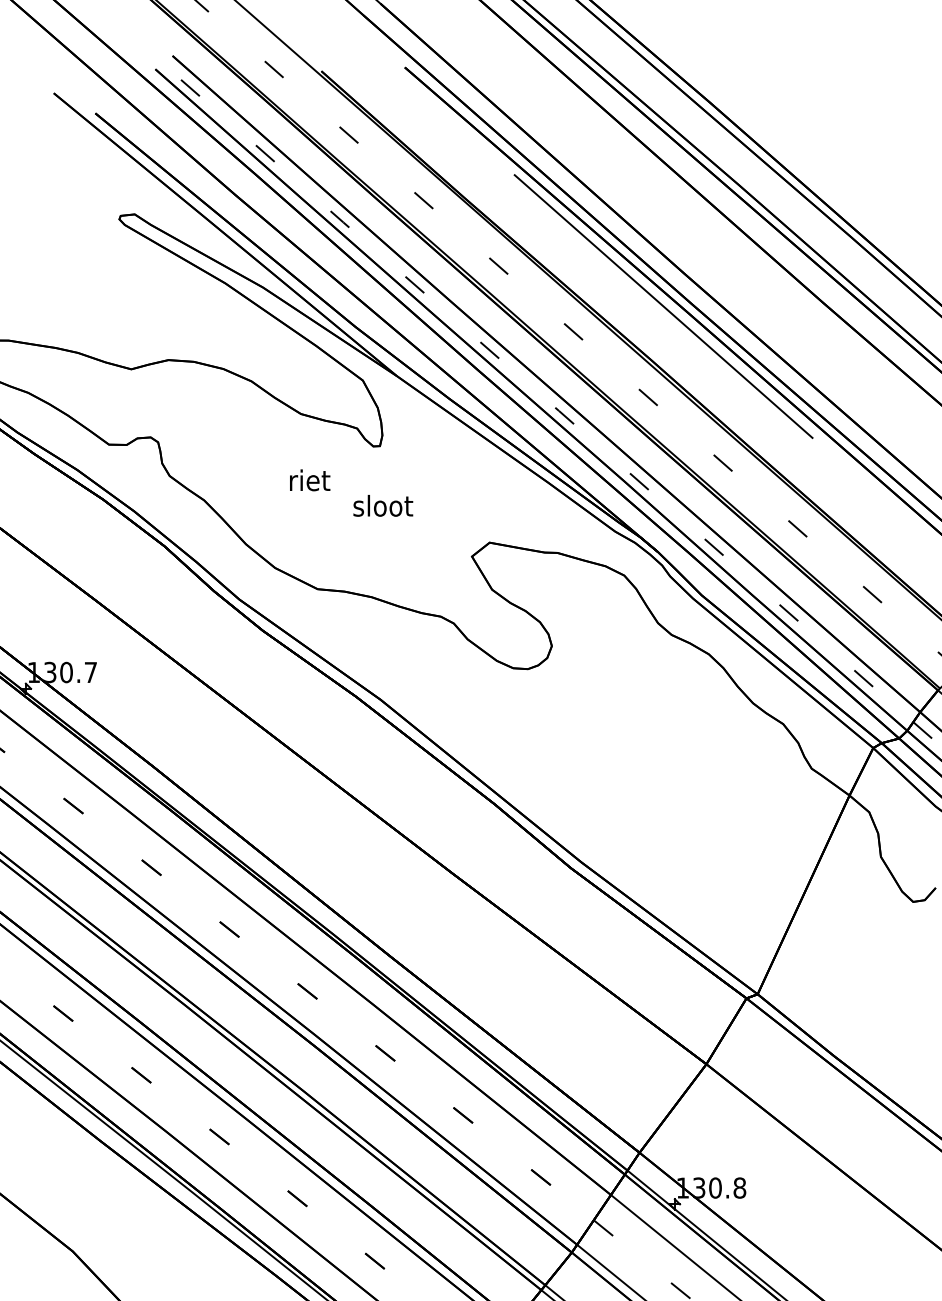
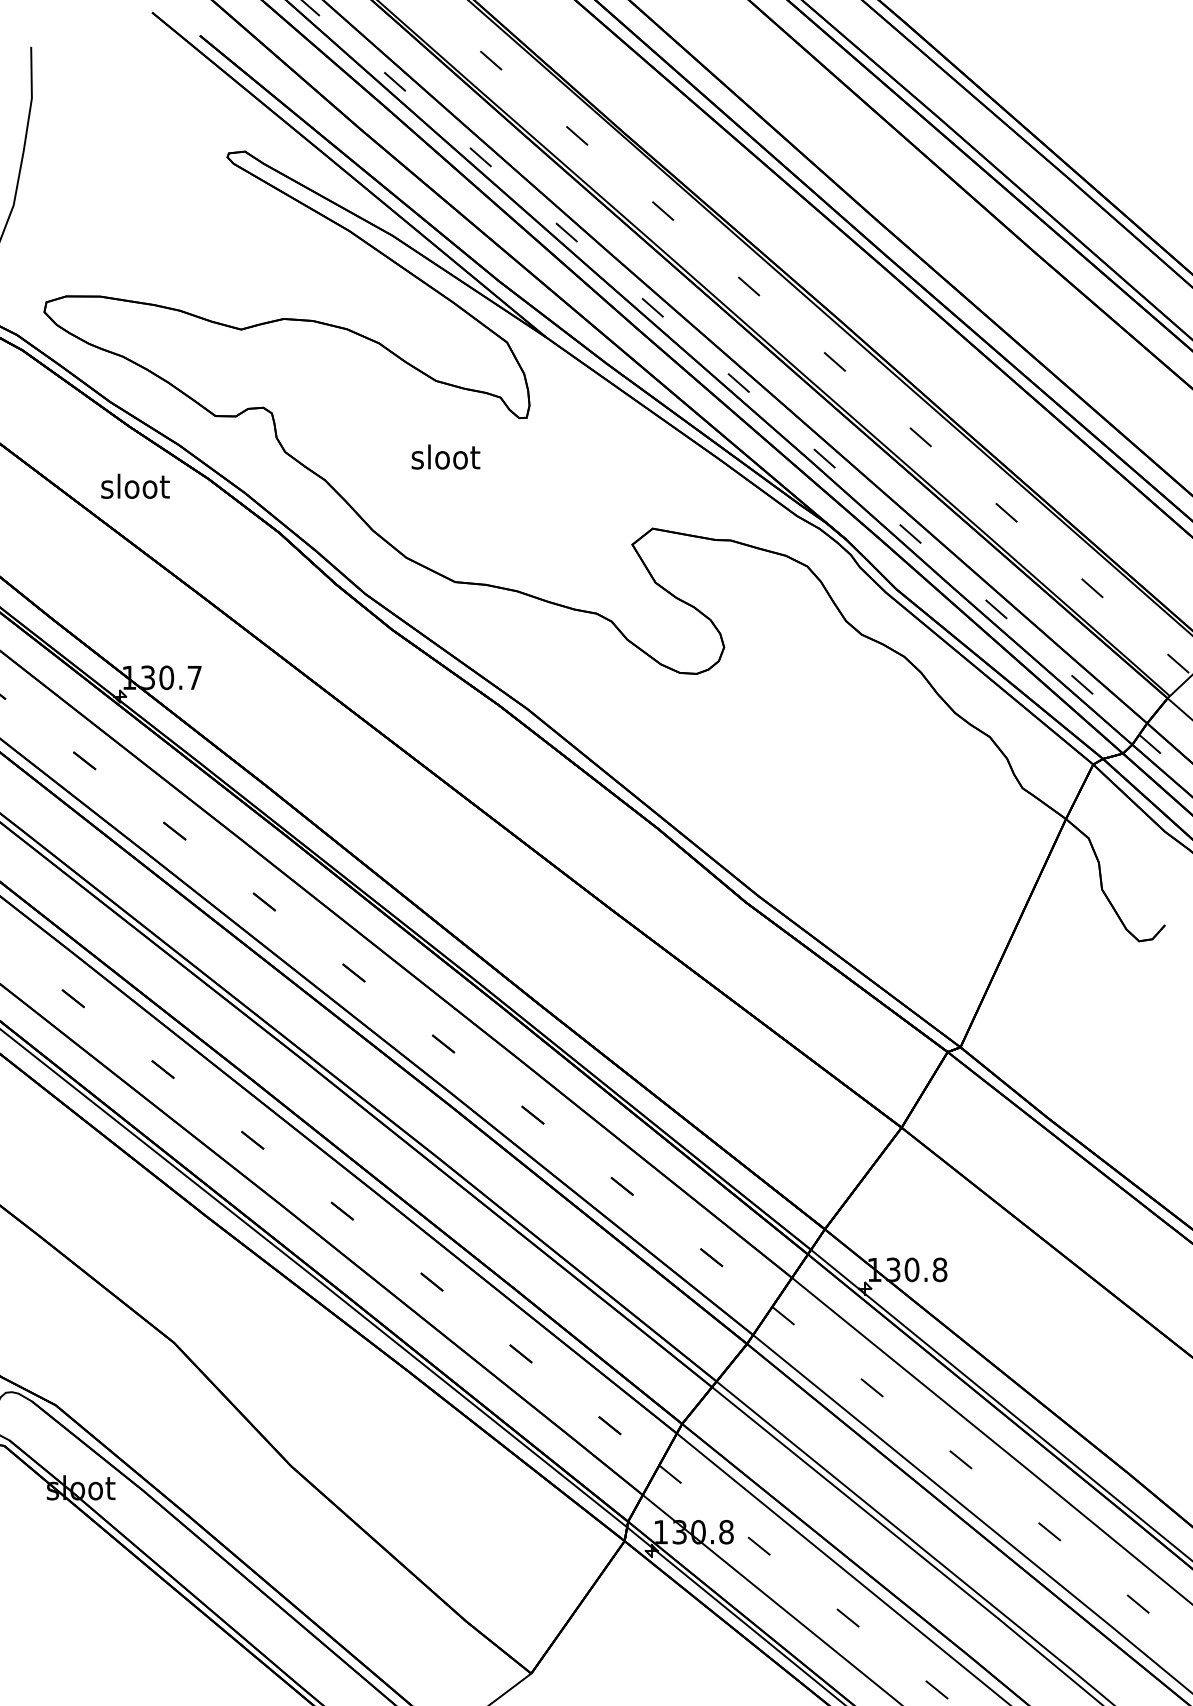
line: (663, 306) -> (852, 257), removed
text: (309, 479) -> (445, 456), riet -> sloot
text: (383, 505) -> (135, 485), moved

